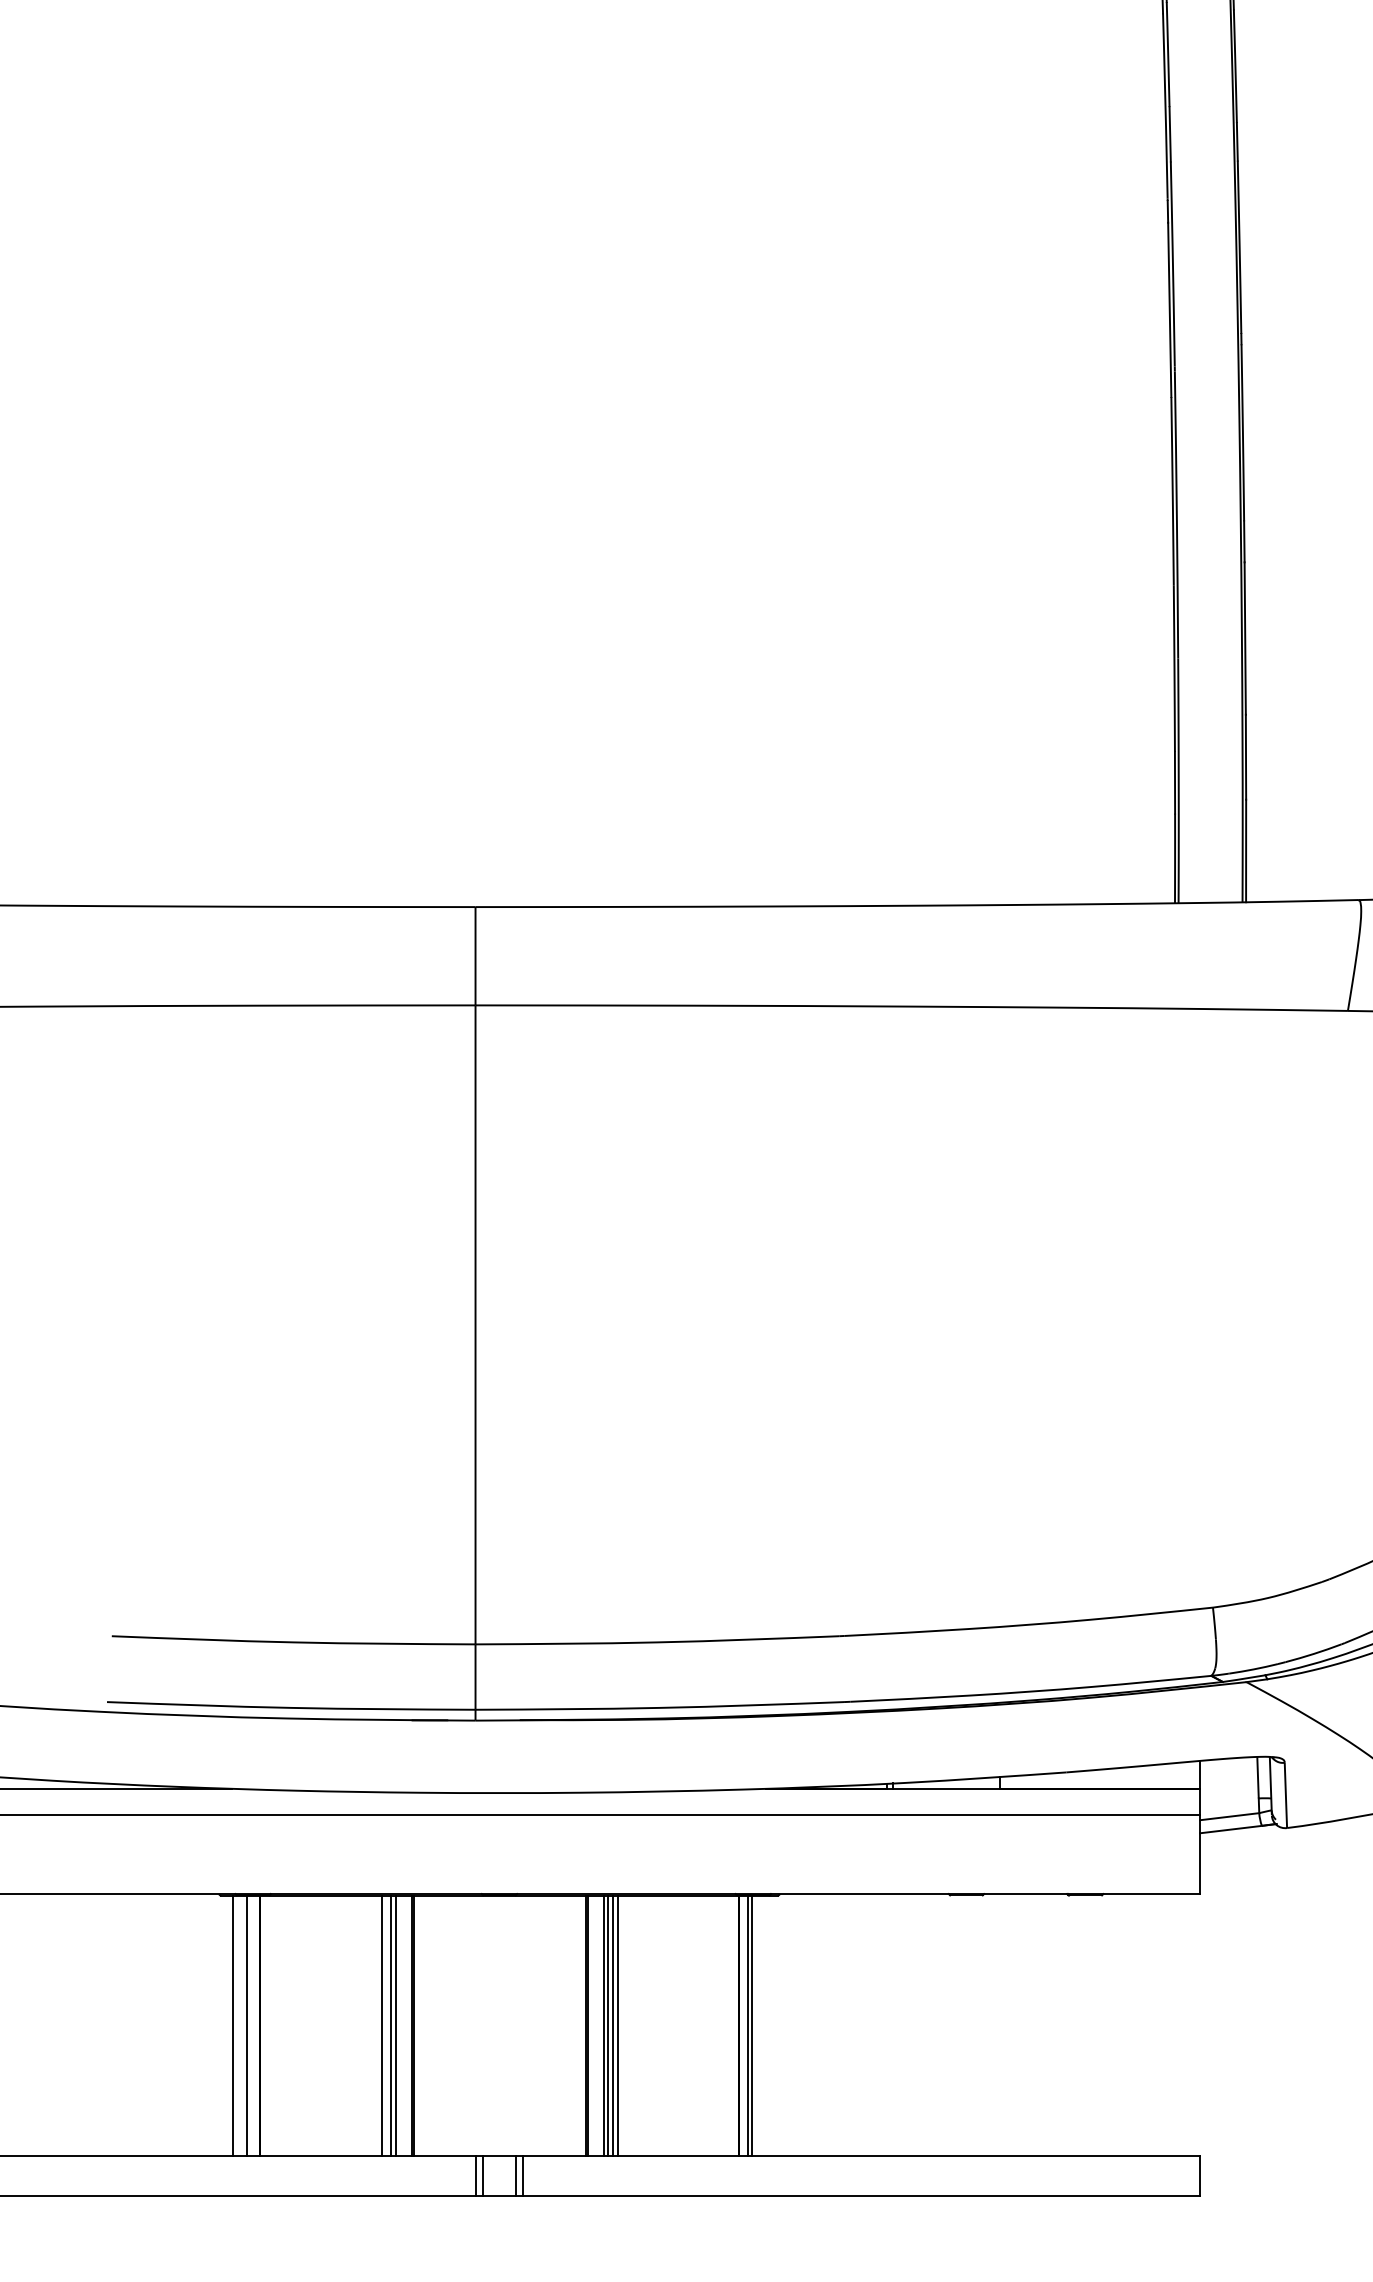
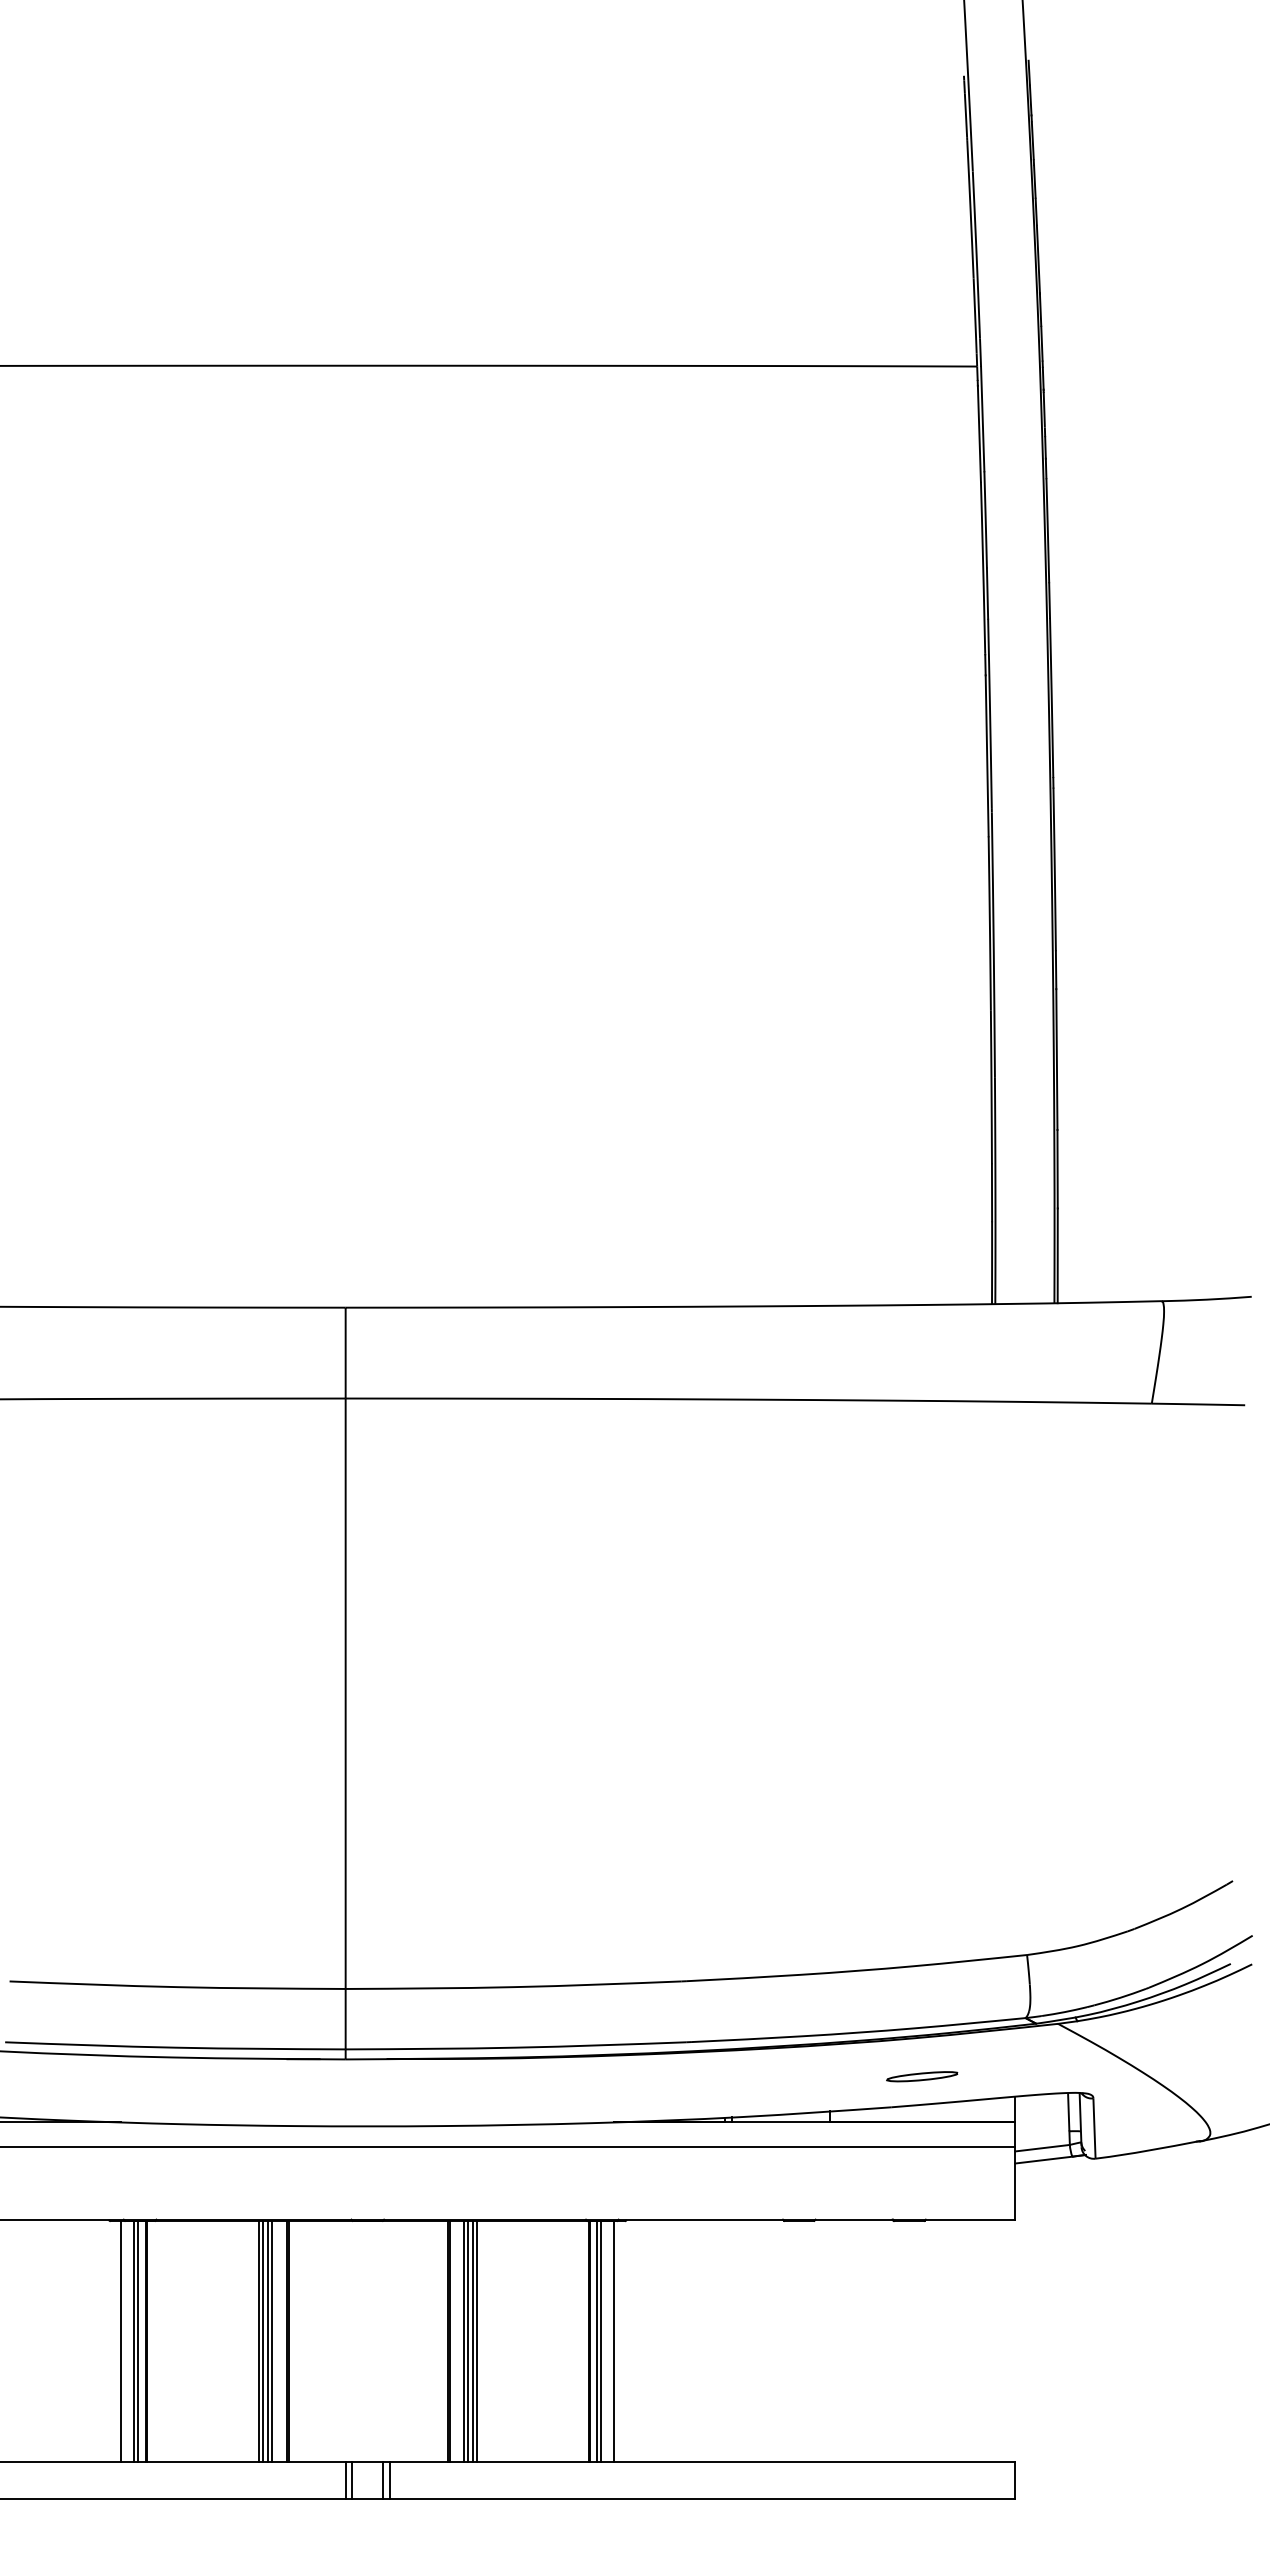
curve: (1099, 1736) -> (922, 2074), added
line: (251, 2025) -> (138, 2341), added
line: (386, 2025) -> (263, 2341), added
line: (766, 2025) -> (614, 2341), added

